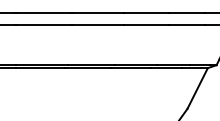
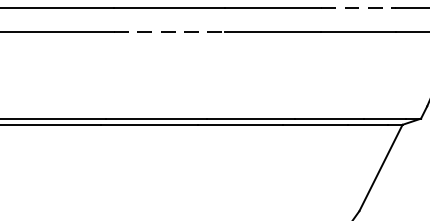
line: (187, 12) -> (359, 6), solid -> dashed
line: (98, 24) -> (170, 32), solid -> dashed

